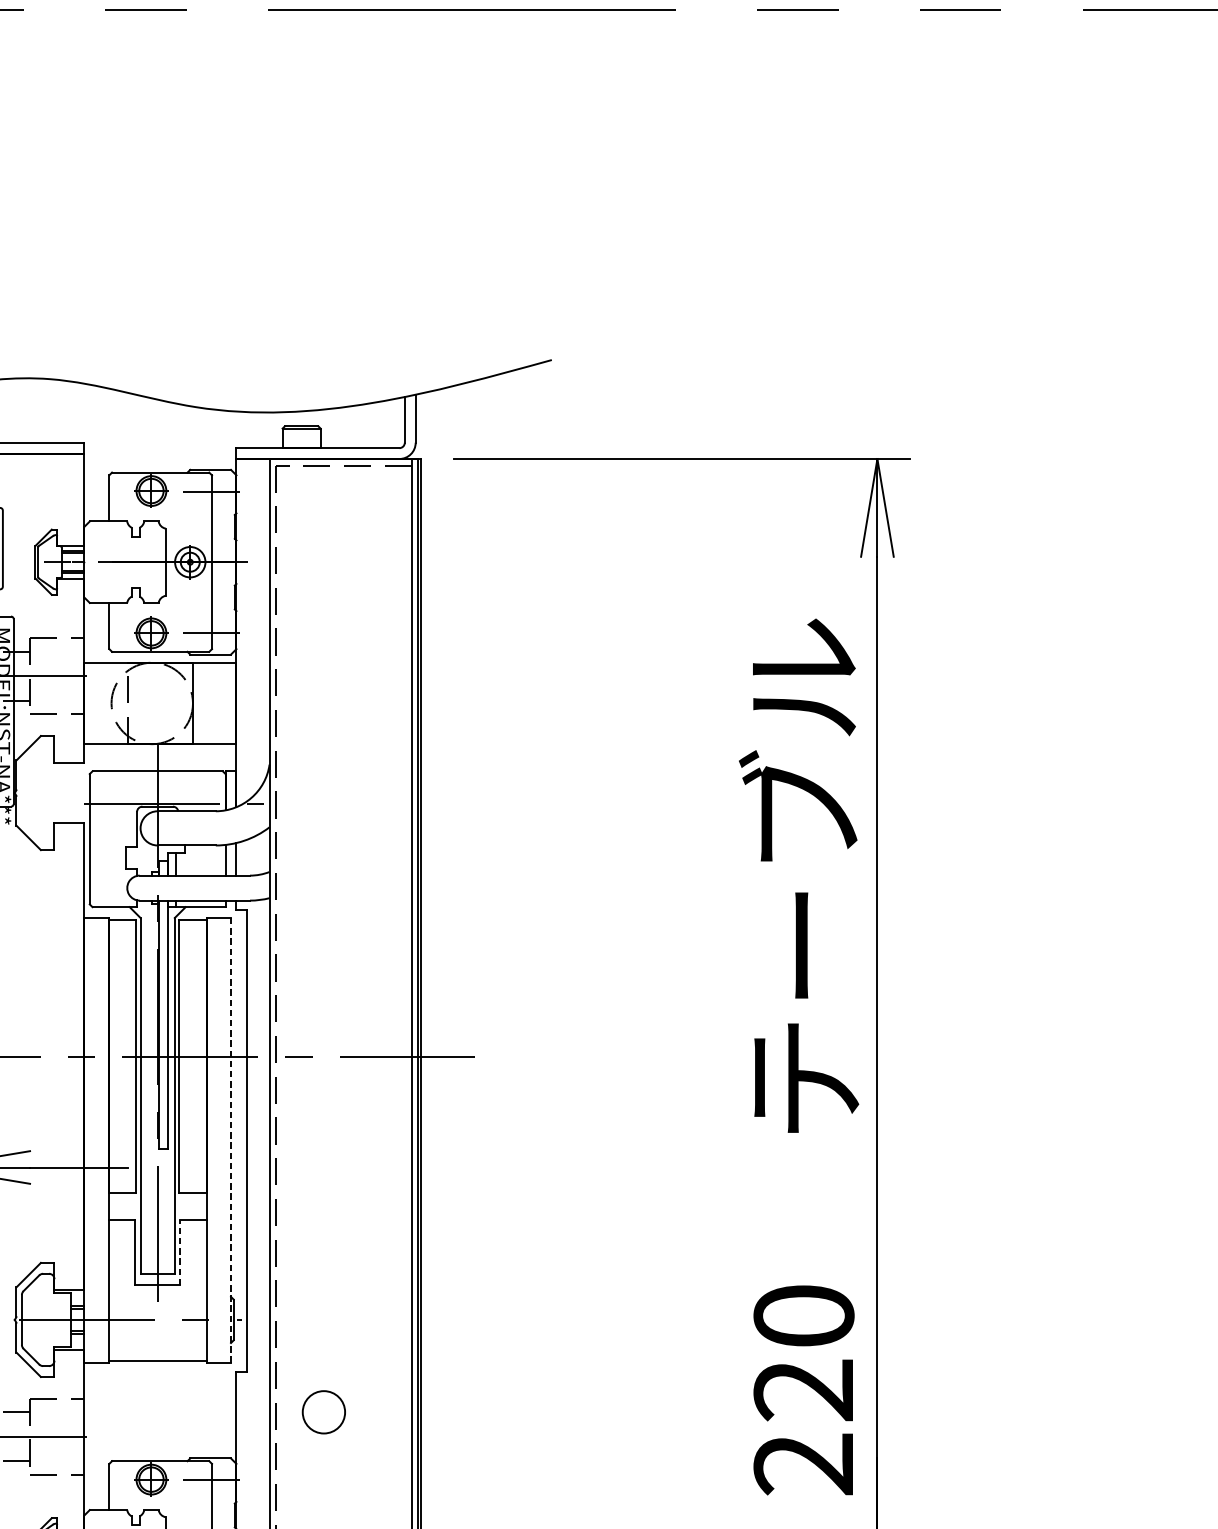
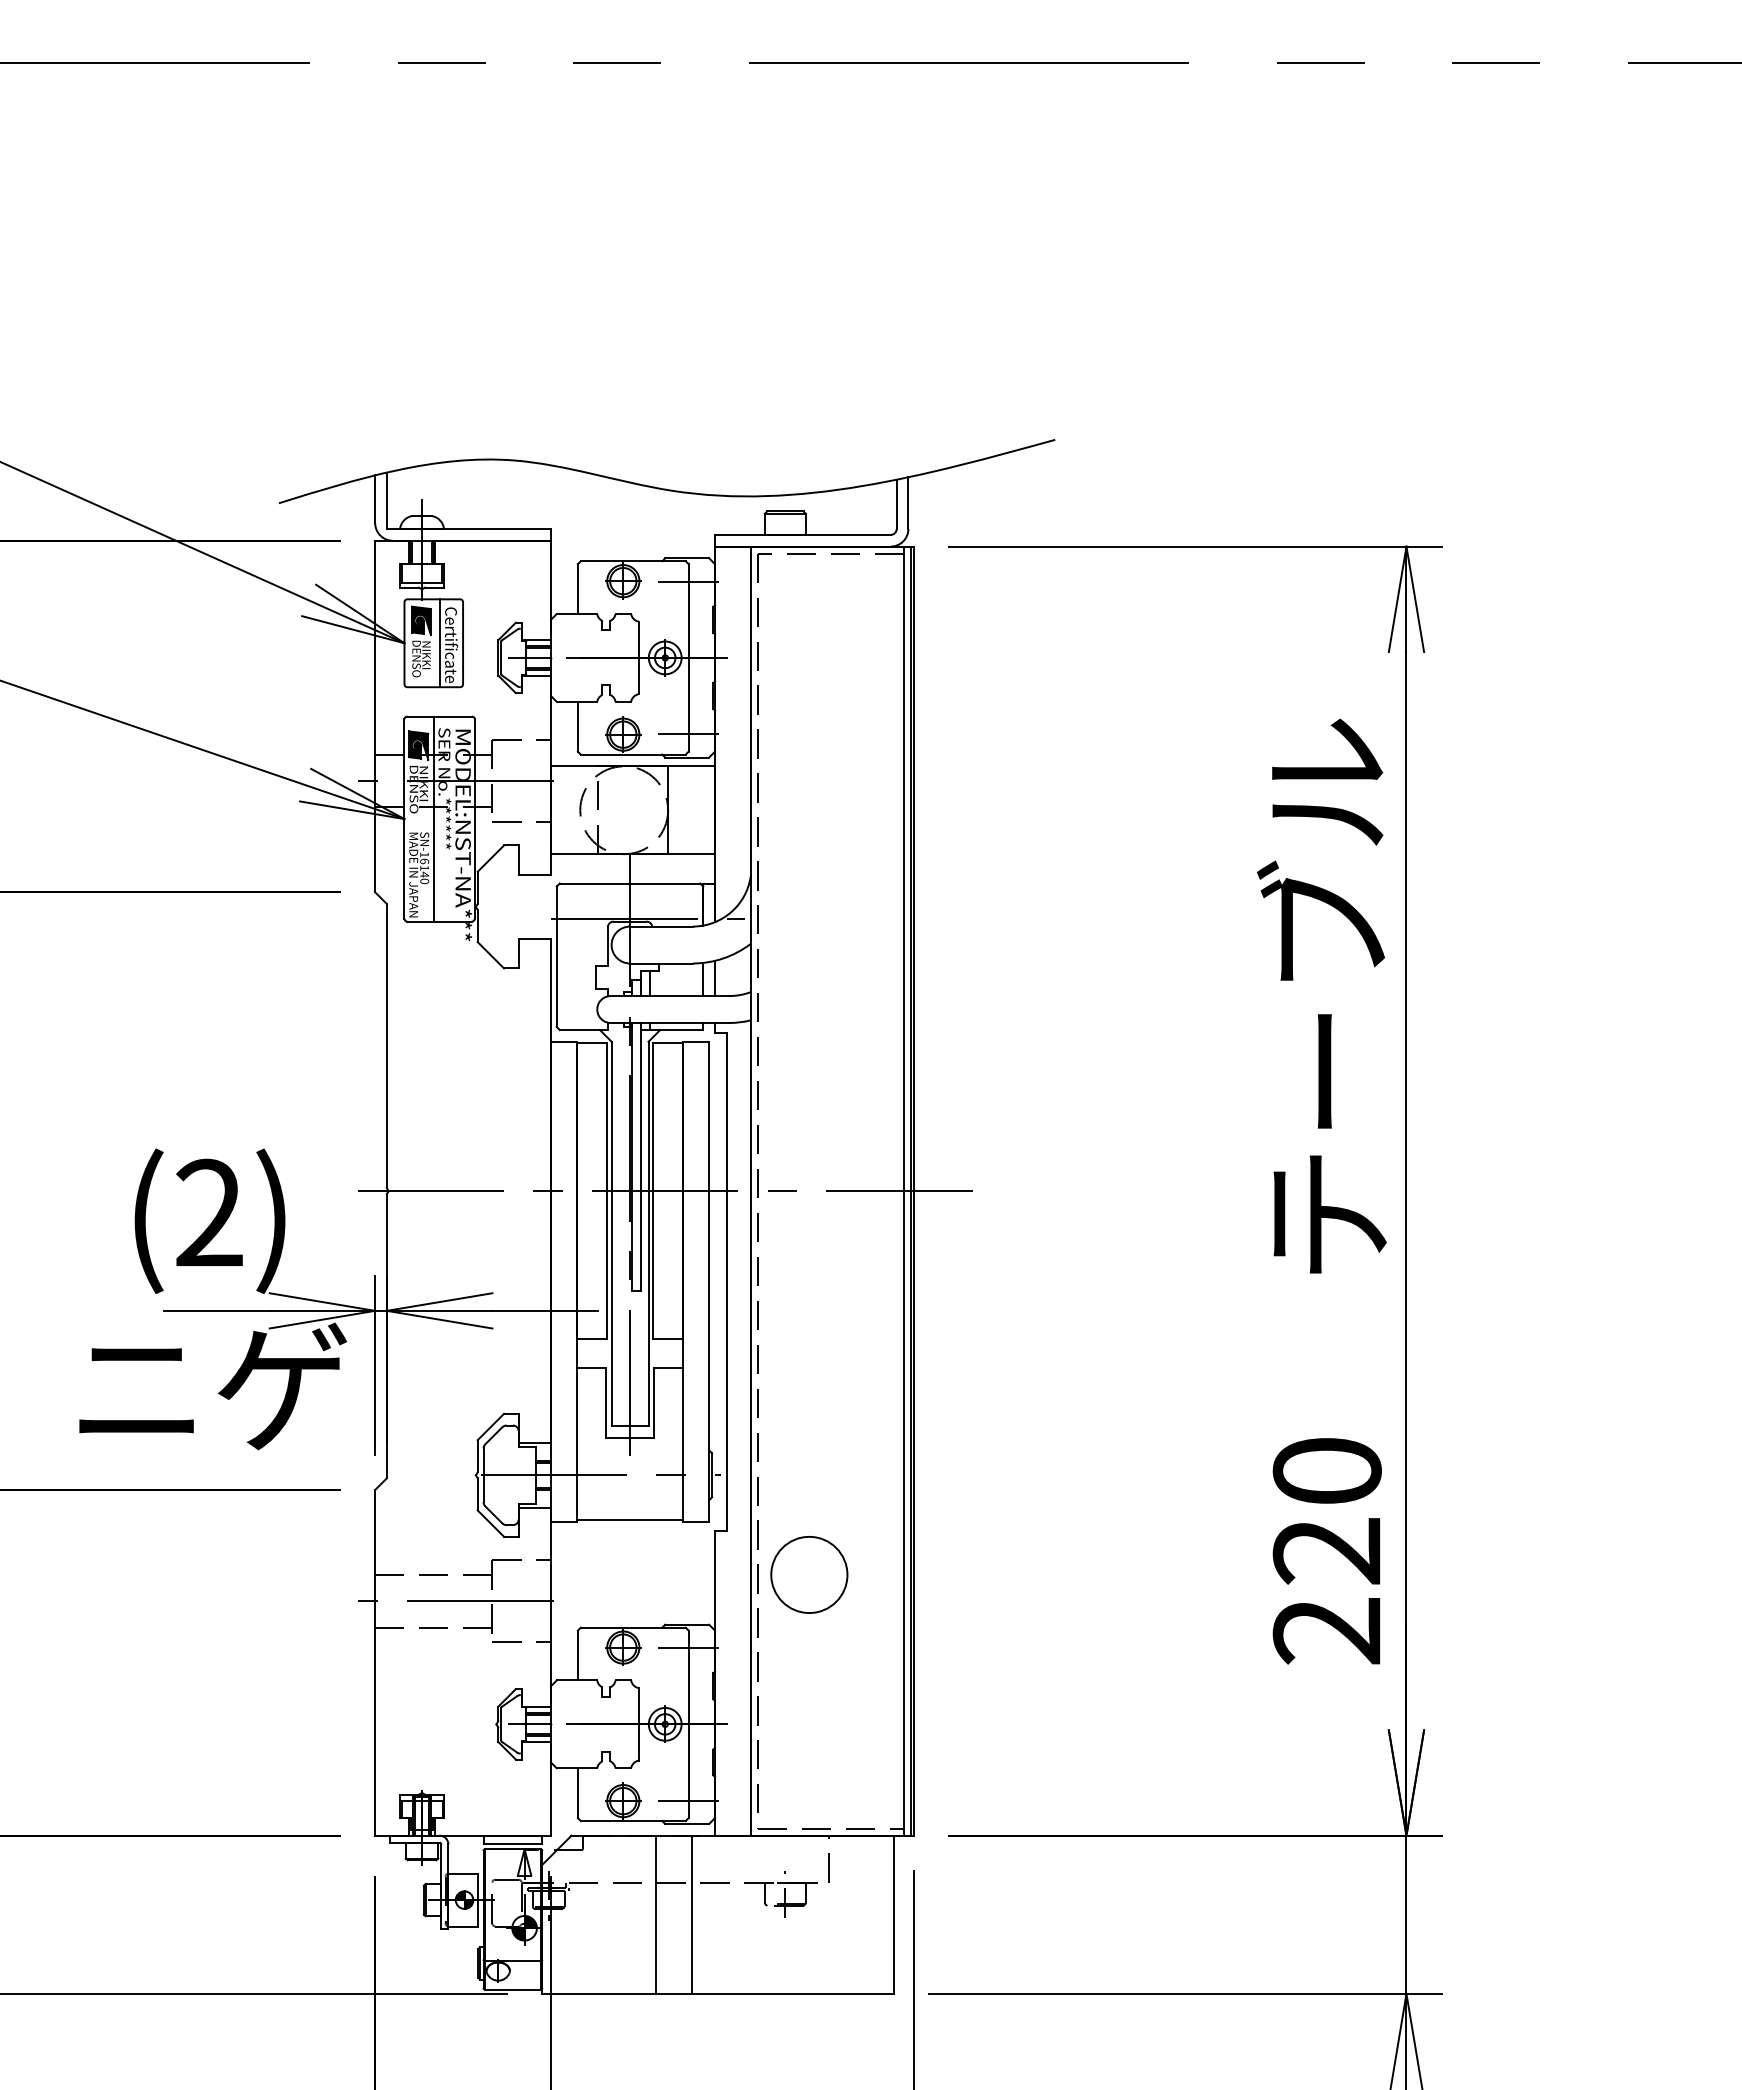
line: (231, 1141) -> (709, 1282), dashed -> solid
line: (180, 1252) -> (654, 1402), dashed -> solid
circle: (324, 1411) -> (809, 1574), size x1.67

